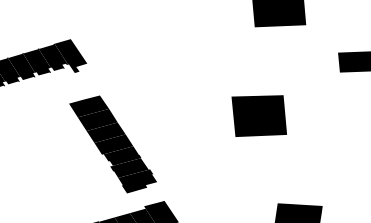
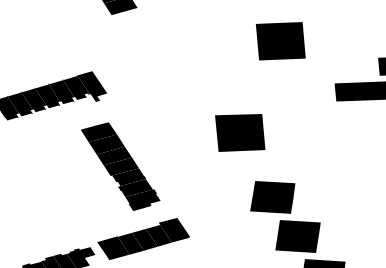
part: (259, 115) -> (240, 132), moved
part: (112, 144) -> (120, 166), moved
fill: (269, 177) -> (272, 196), added

